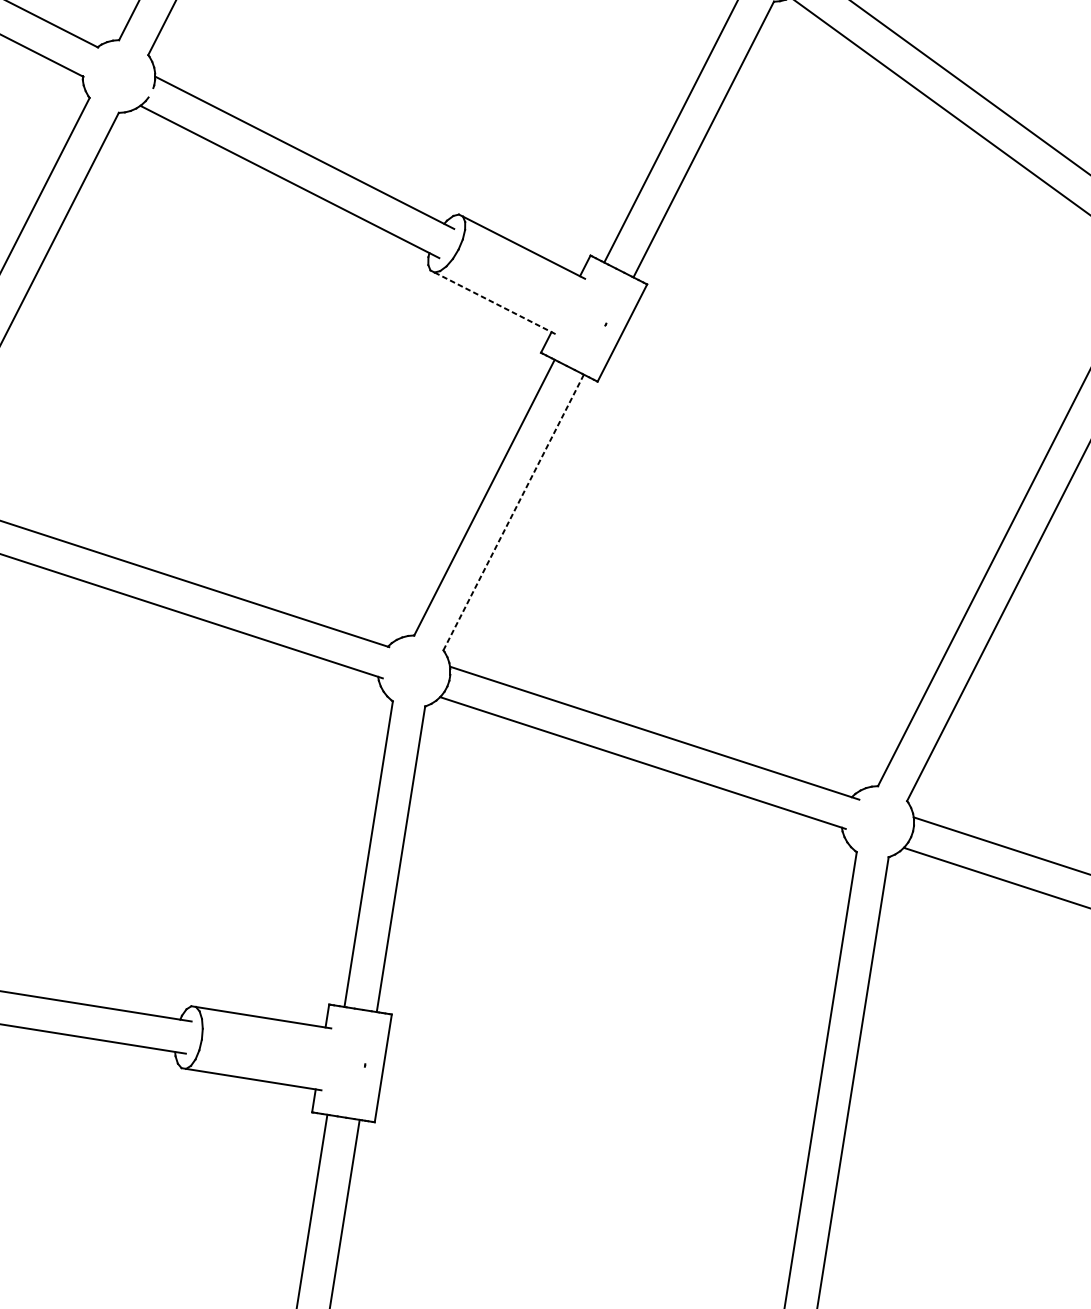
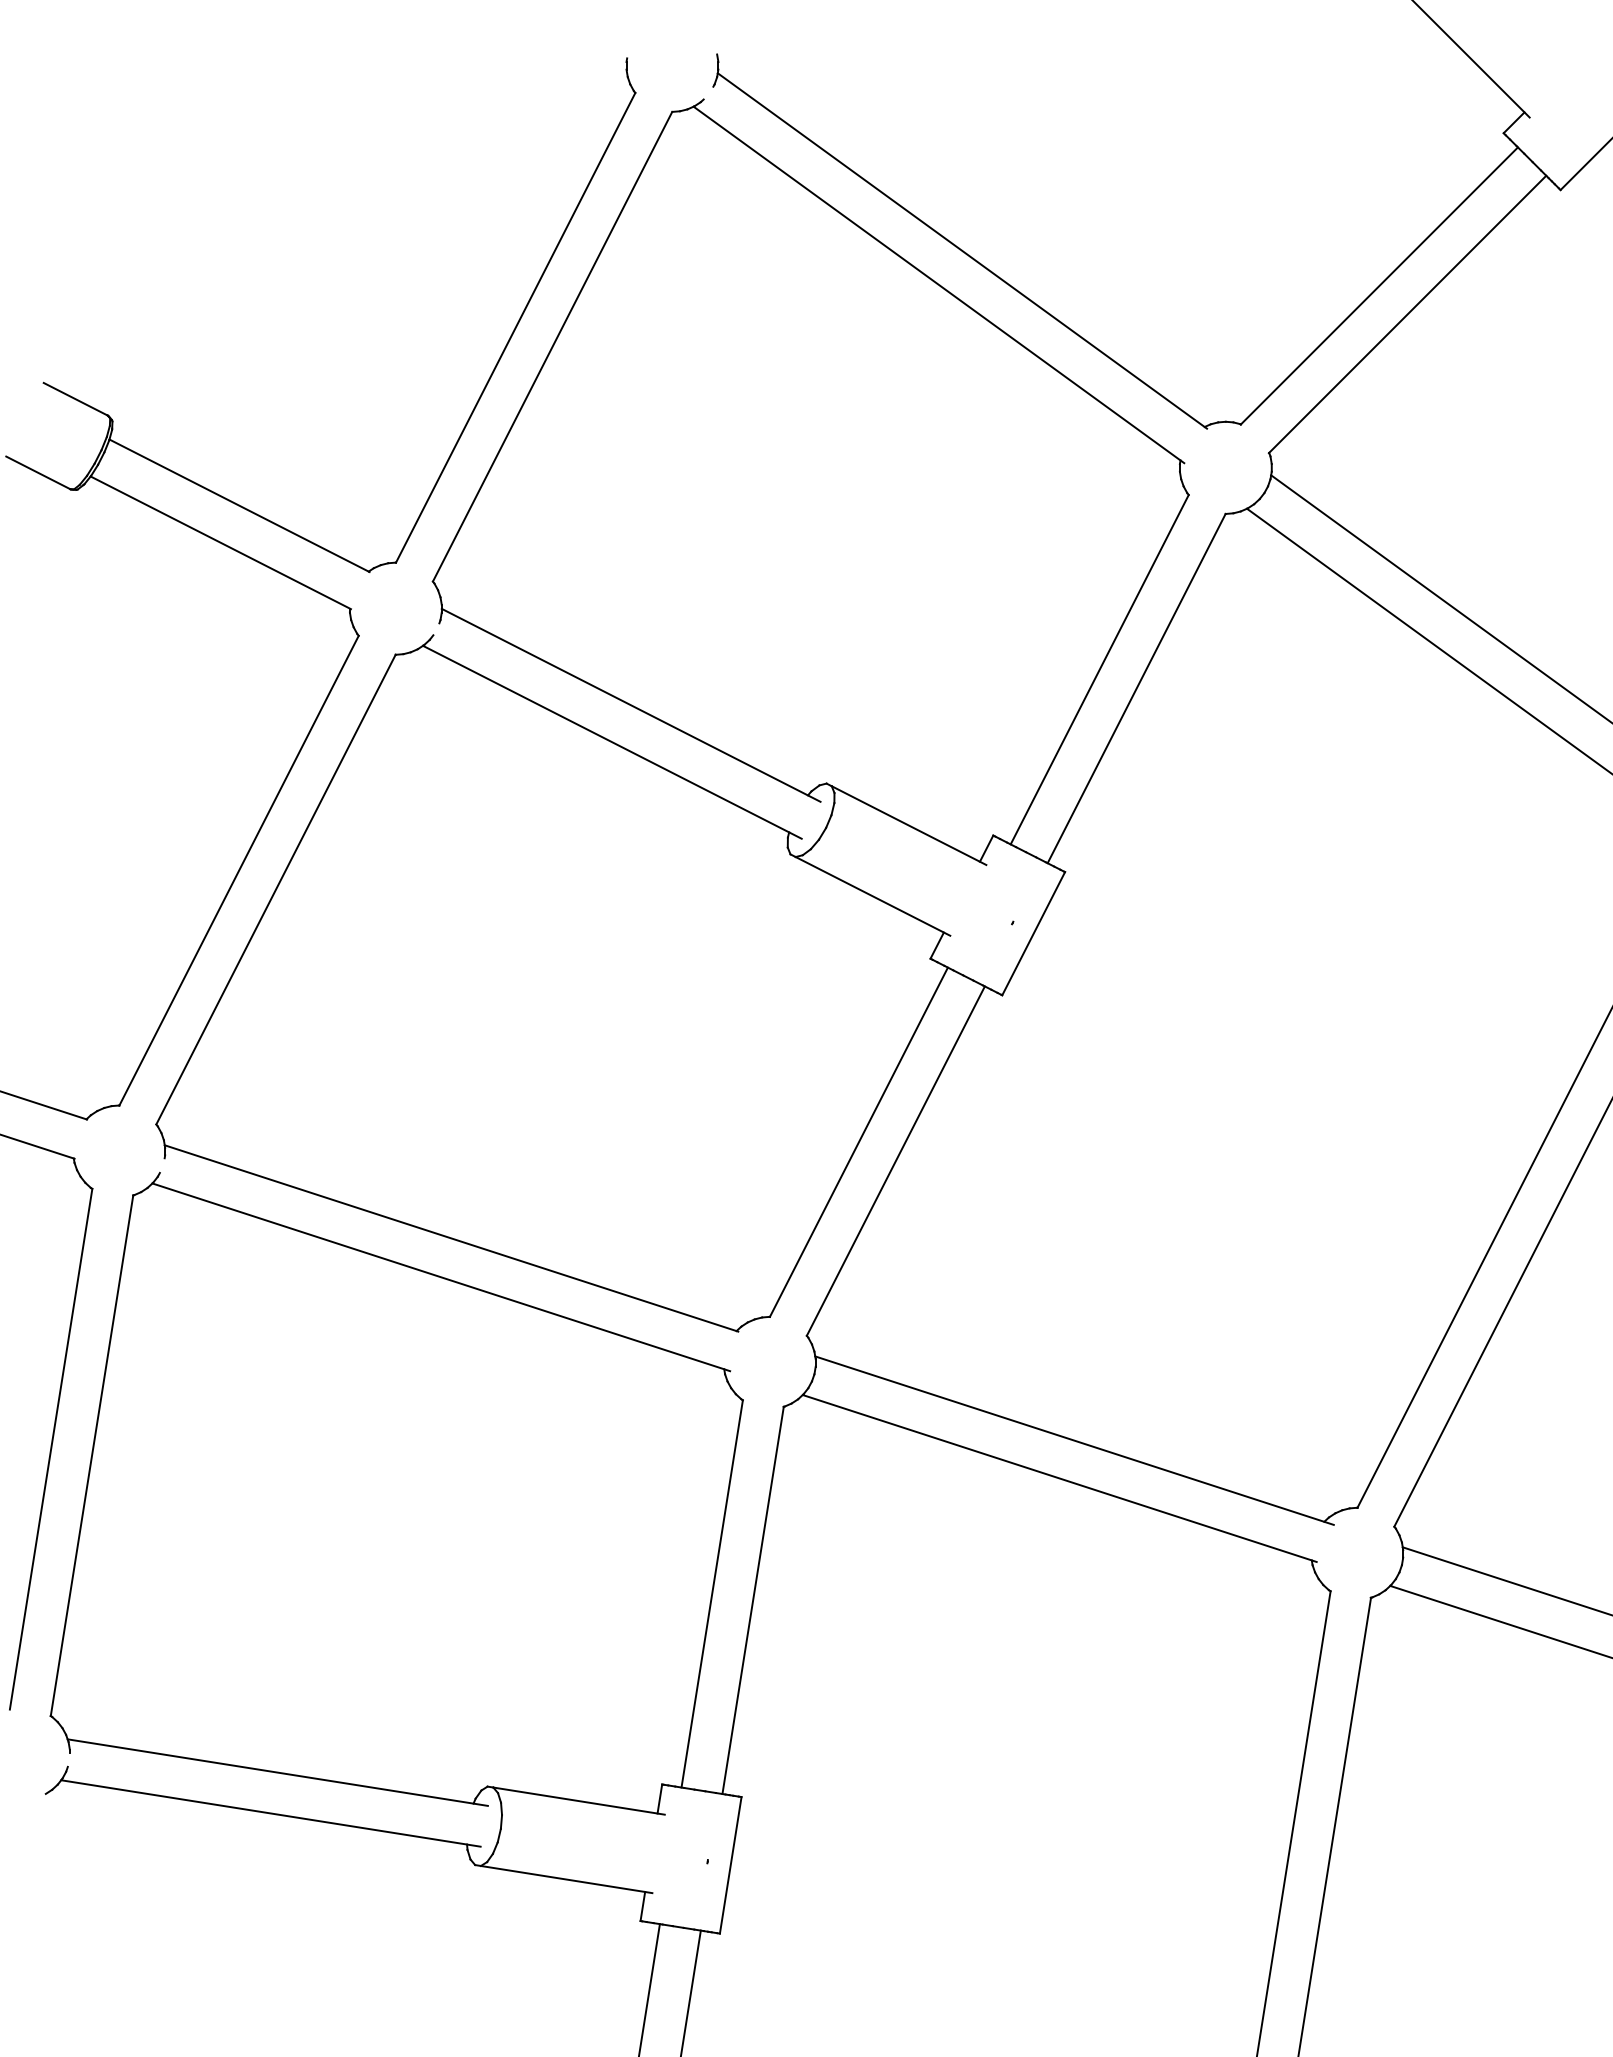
line: (495, 303) -> (873, 896), dashed -> solid
line: (514, 512) -> (896, 1160), dashed -> solid

